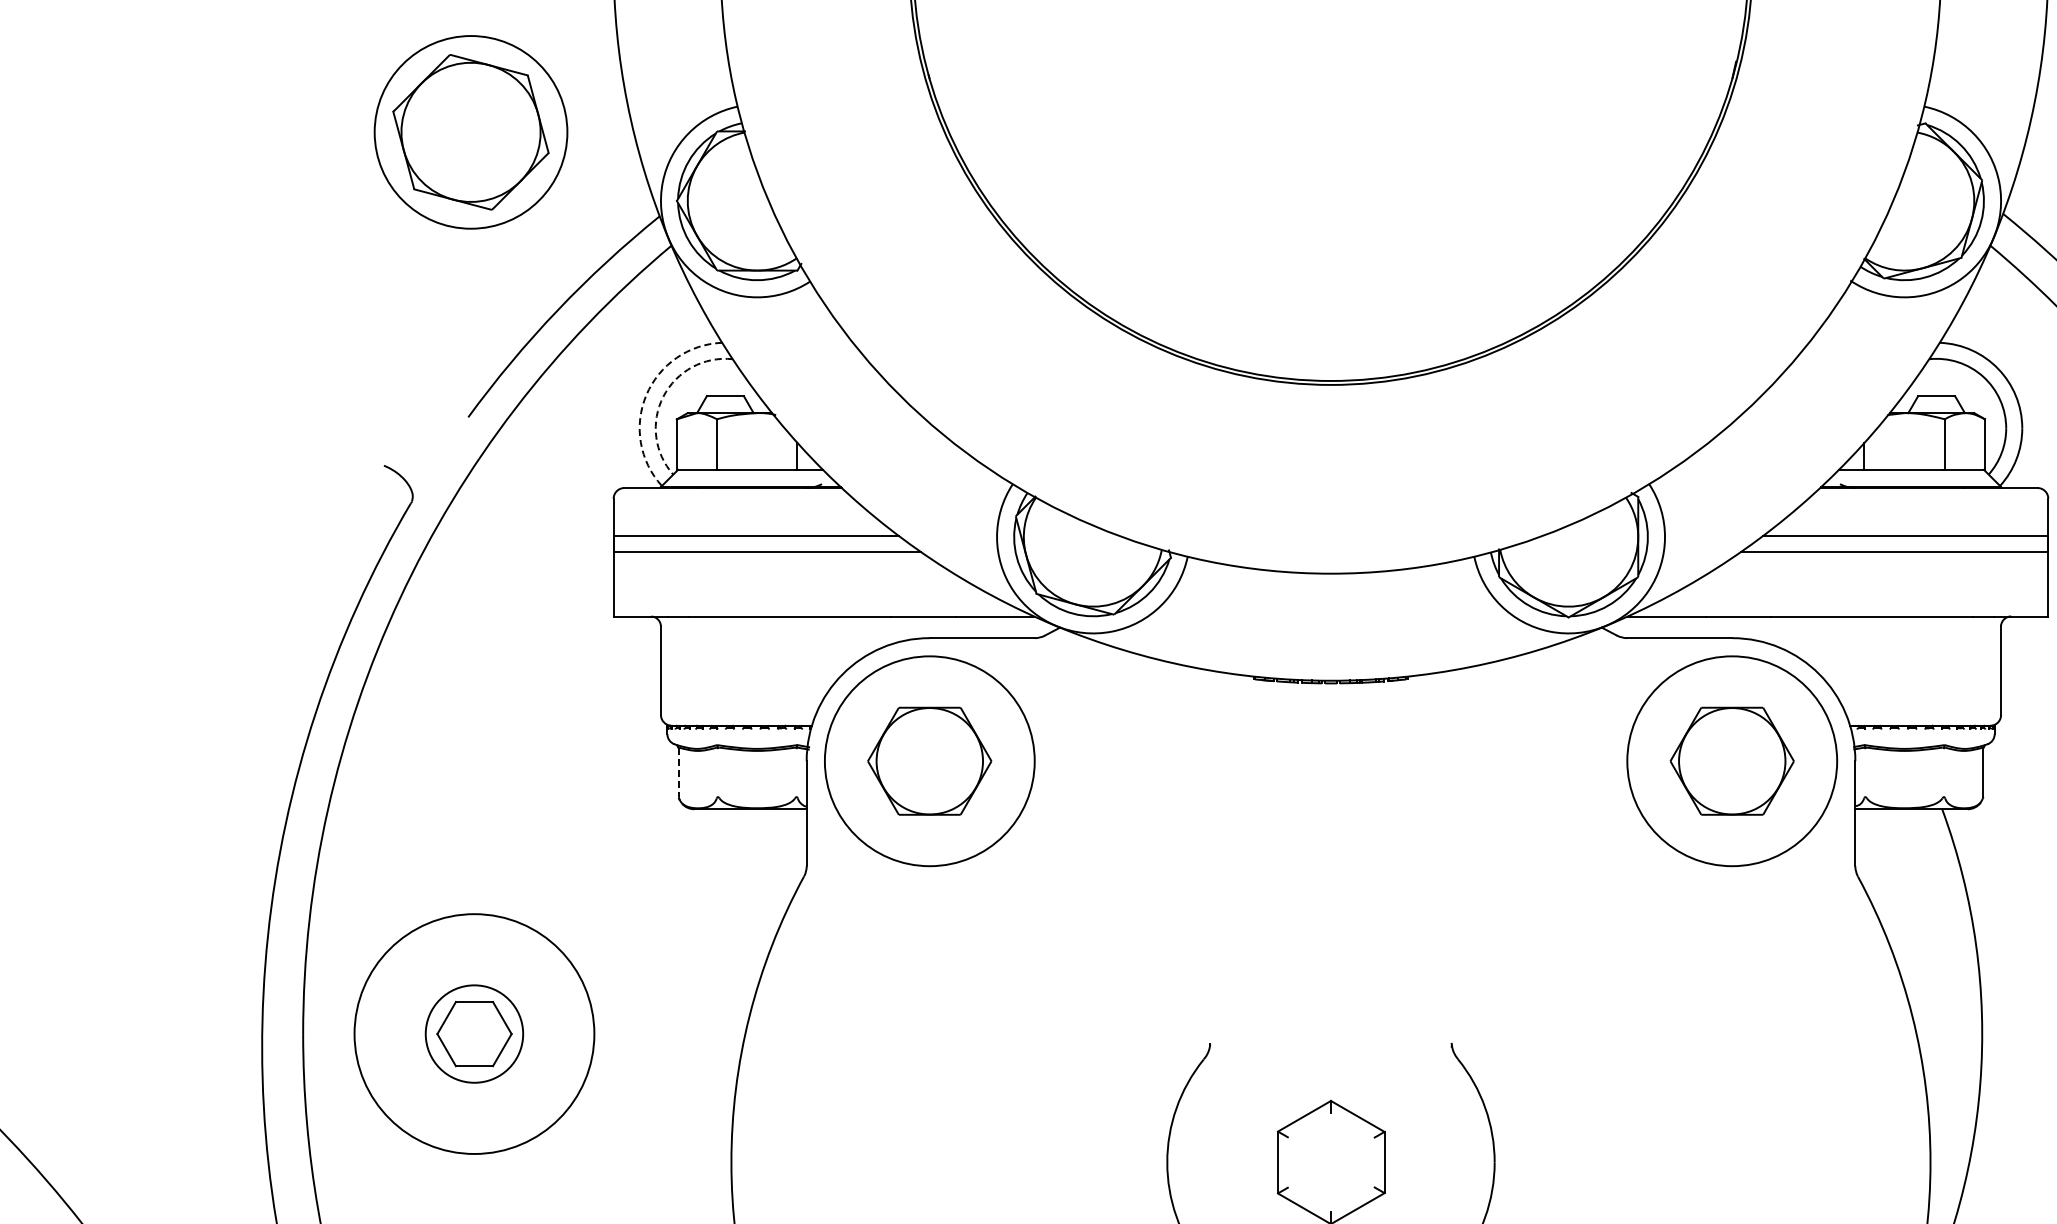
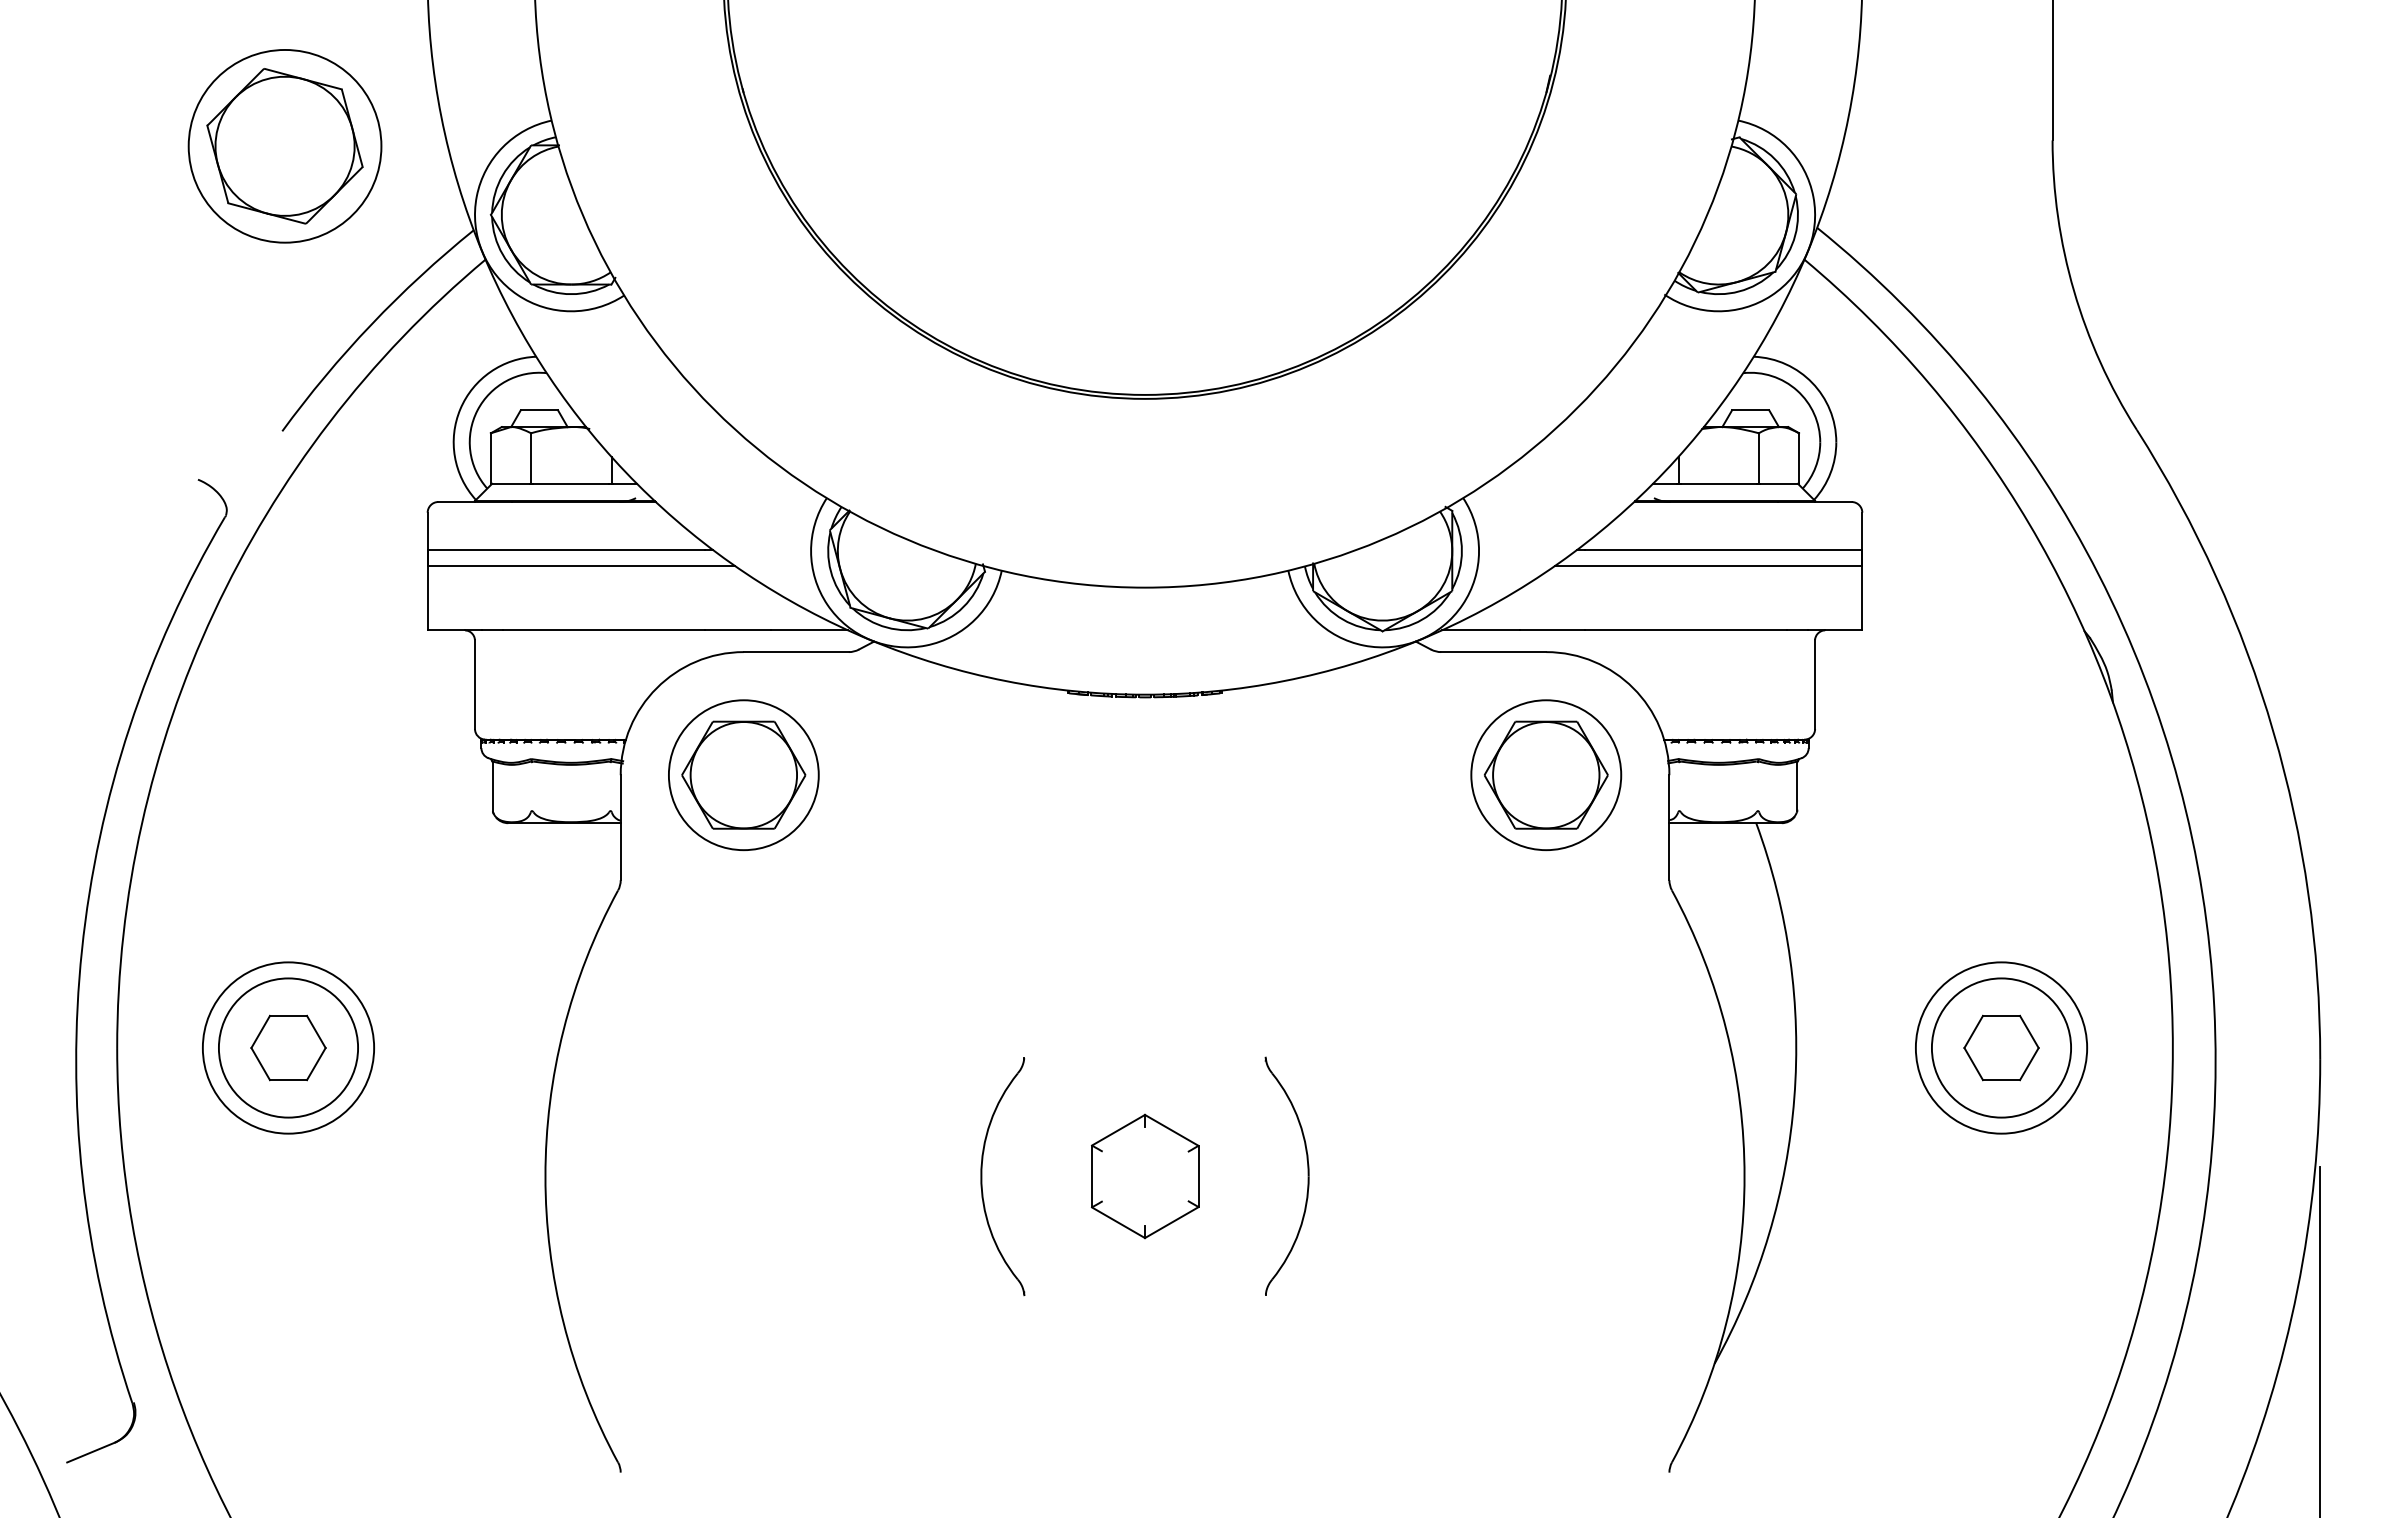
arc: (646, 395) -> (460, 409), dashed -> solid
arc: (663, 396) -> (477, 410), dashed -> solid
circle: (929, 761) -> (743, 775), size x0.71
circle: (1732, 761) -> (1546, 775), size x0.71
line: (678, 773) -> (492, 787), dashed -> solid
circle: (474, 1033) -> (288, 1047), size x0.71
circle: (474, 1033) -> (288, 1047), size x1.43

